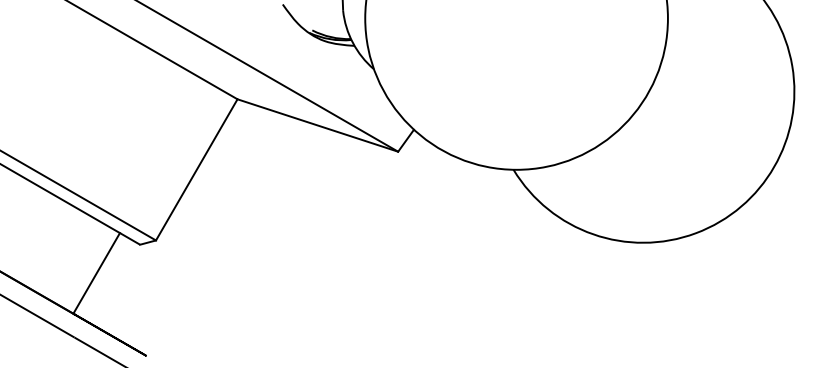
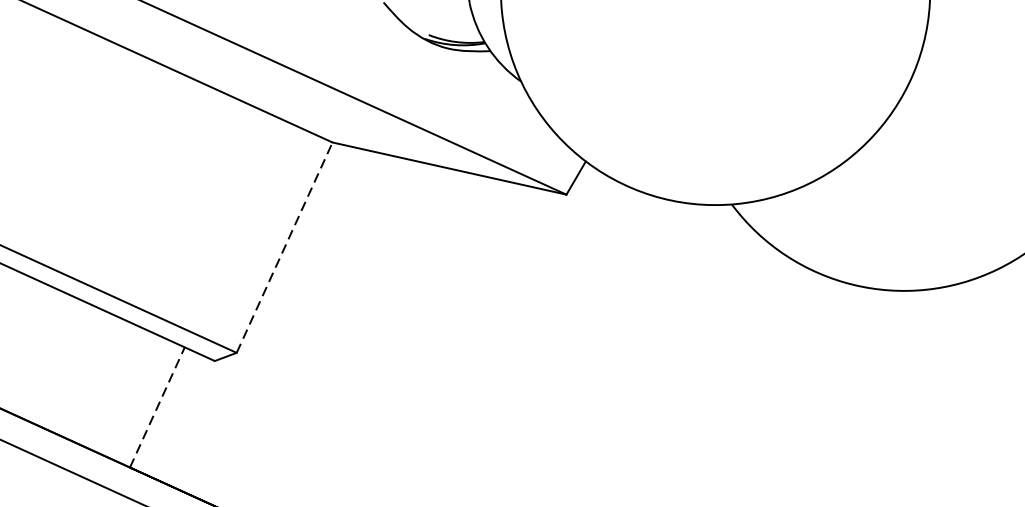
line: (197, 169) -> (285, 247), solid -> dashed
line: (96, 273) -> (157, 407), solid -> dashed

